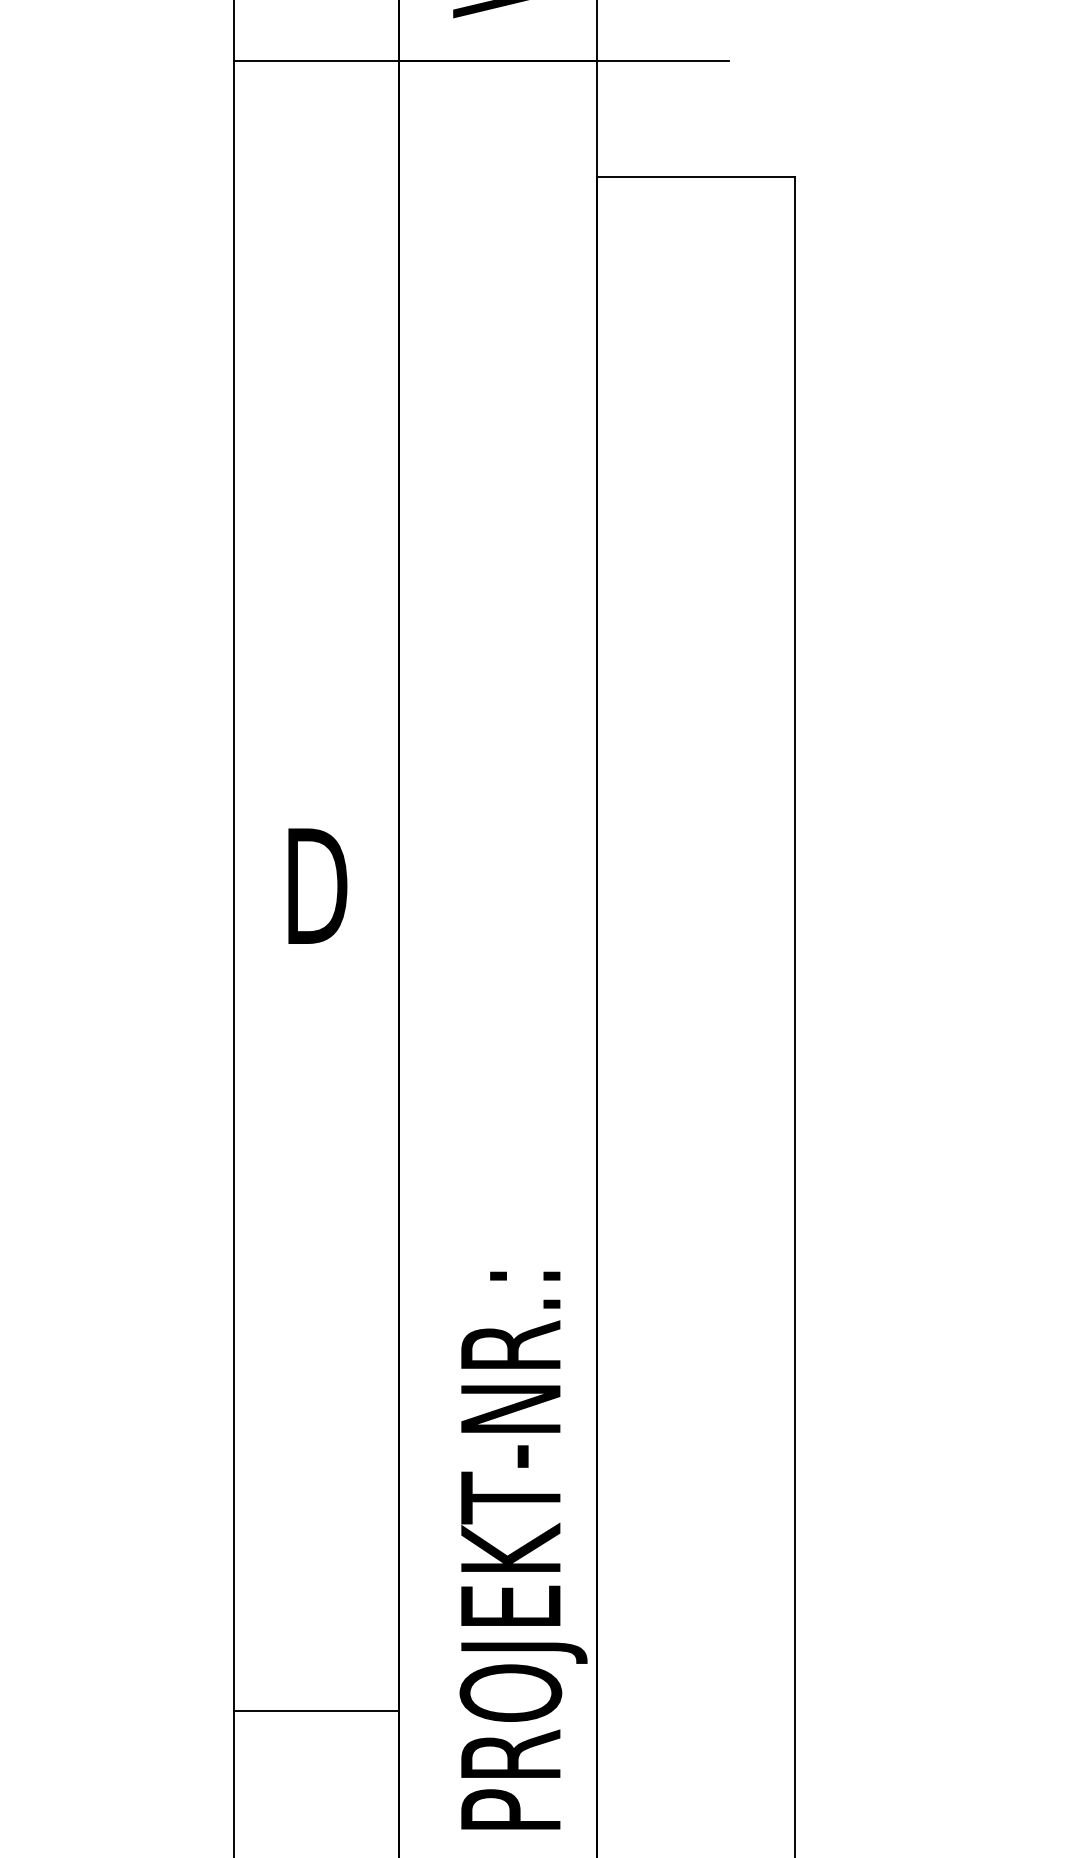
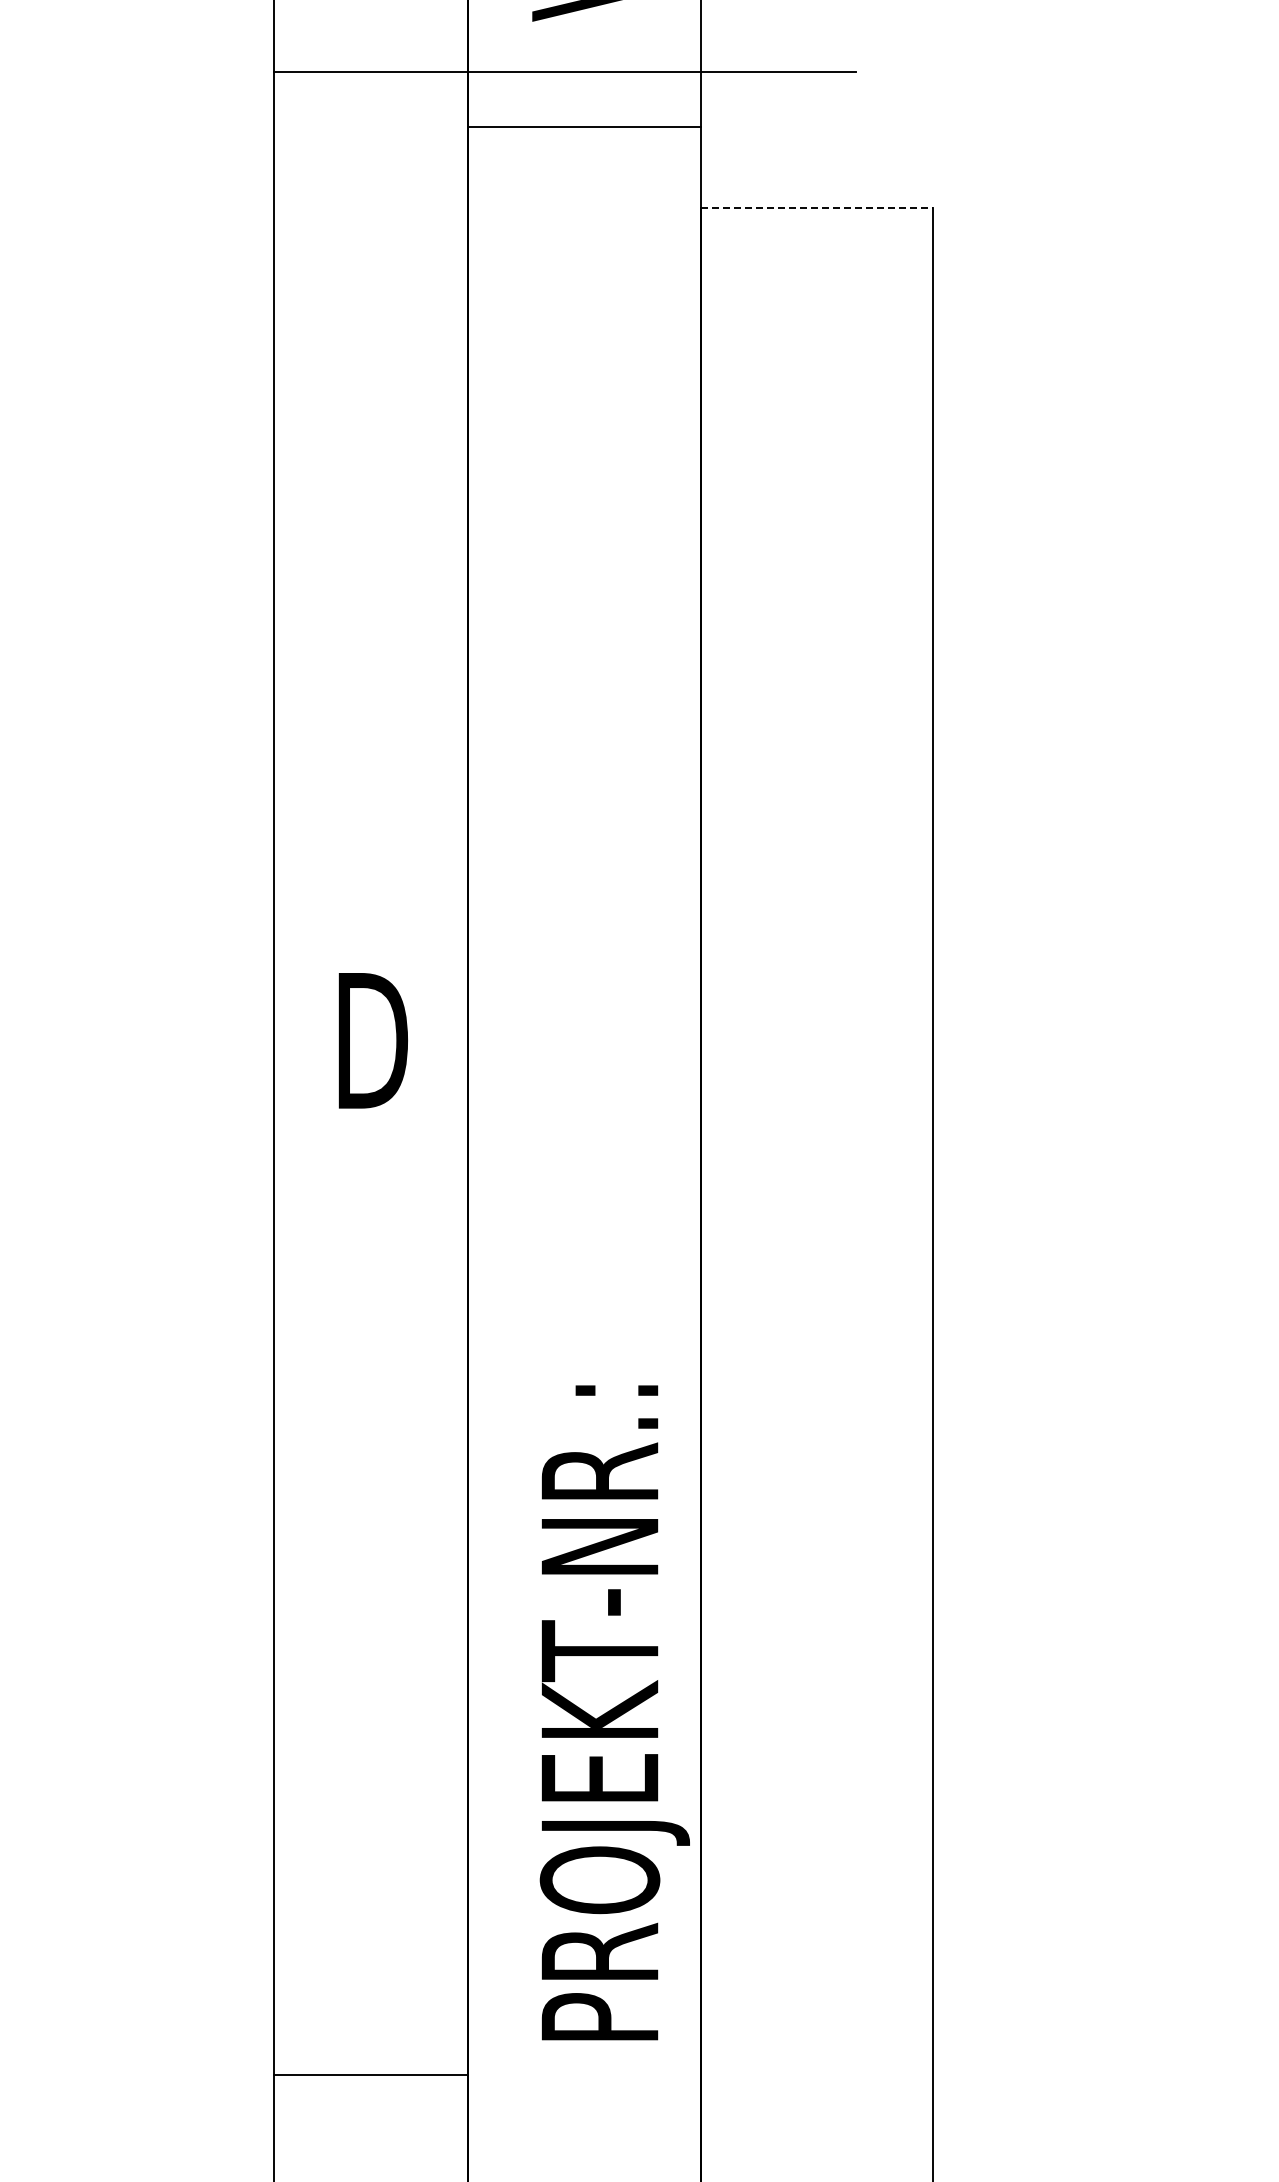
line: (497, 60) -> (584, 127), moved
line: (696, 176) -> (817, 207), solid -> dashed
text: (523, 1550) -> (614, 1712), moved
line: (316, 1711) -> (371, 2074), moved

